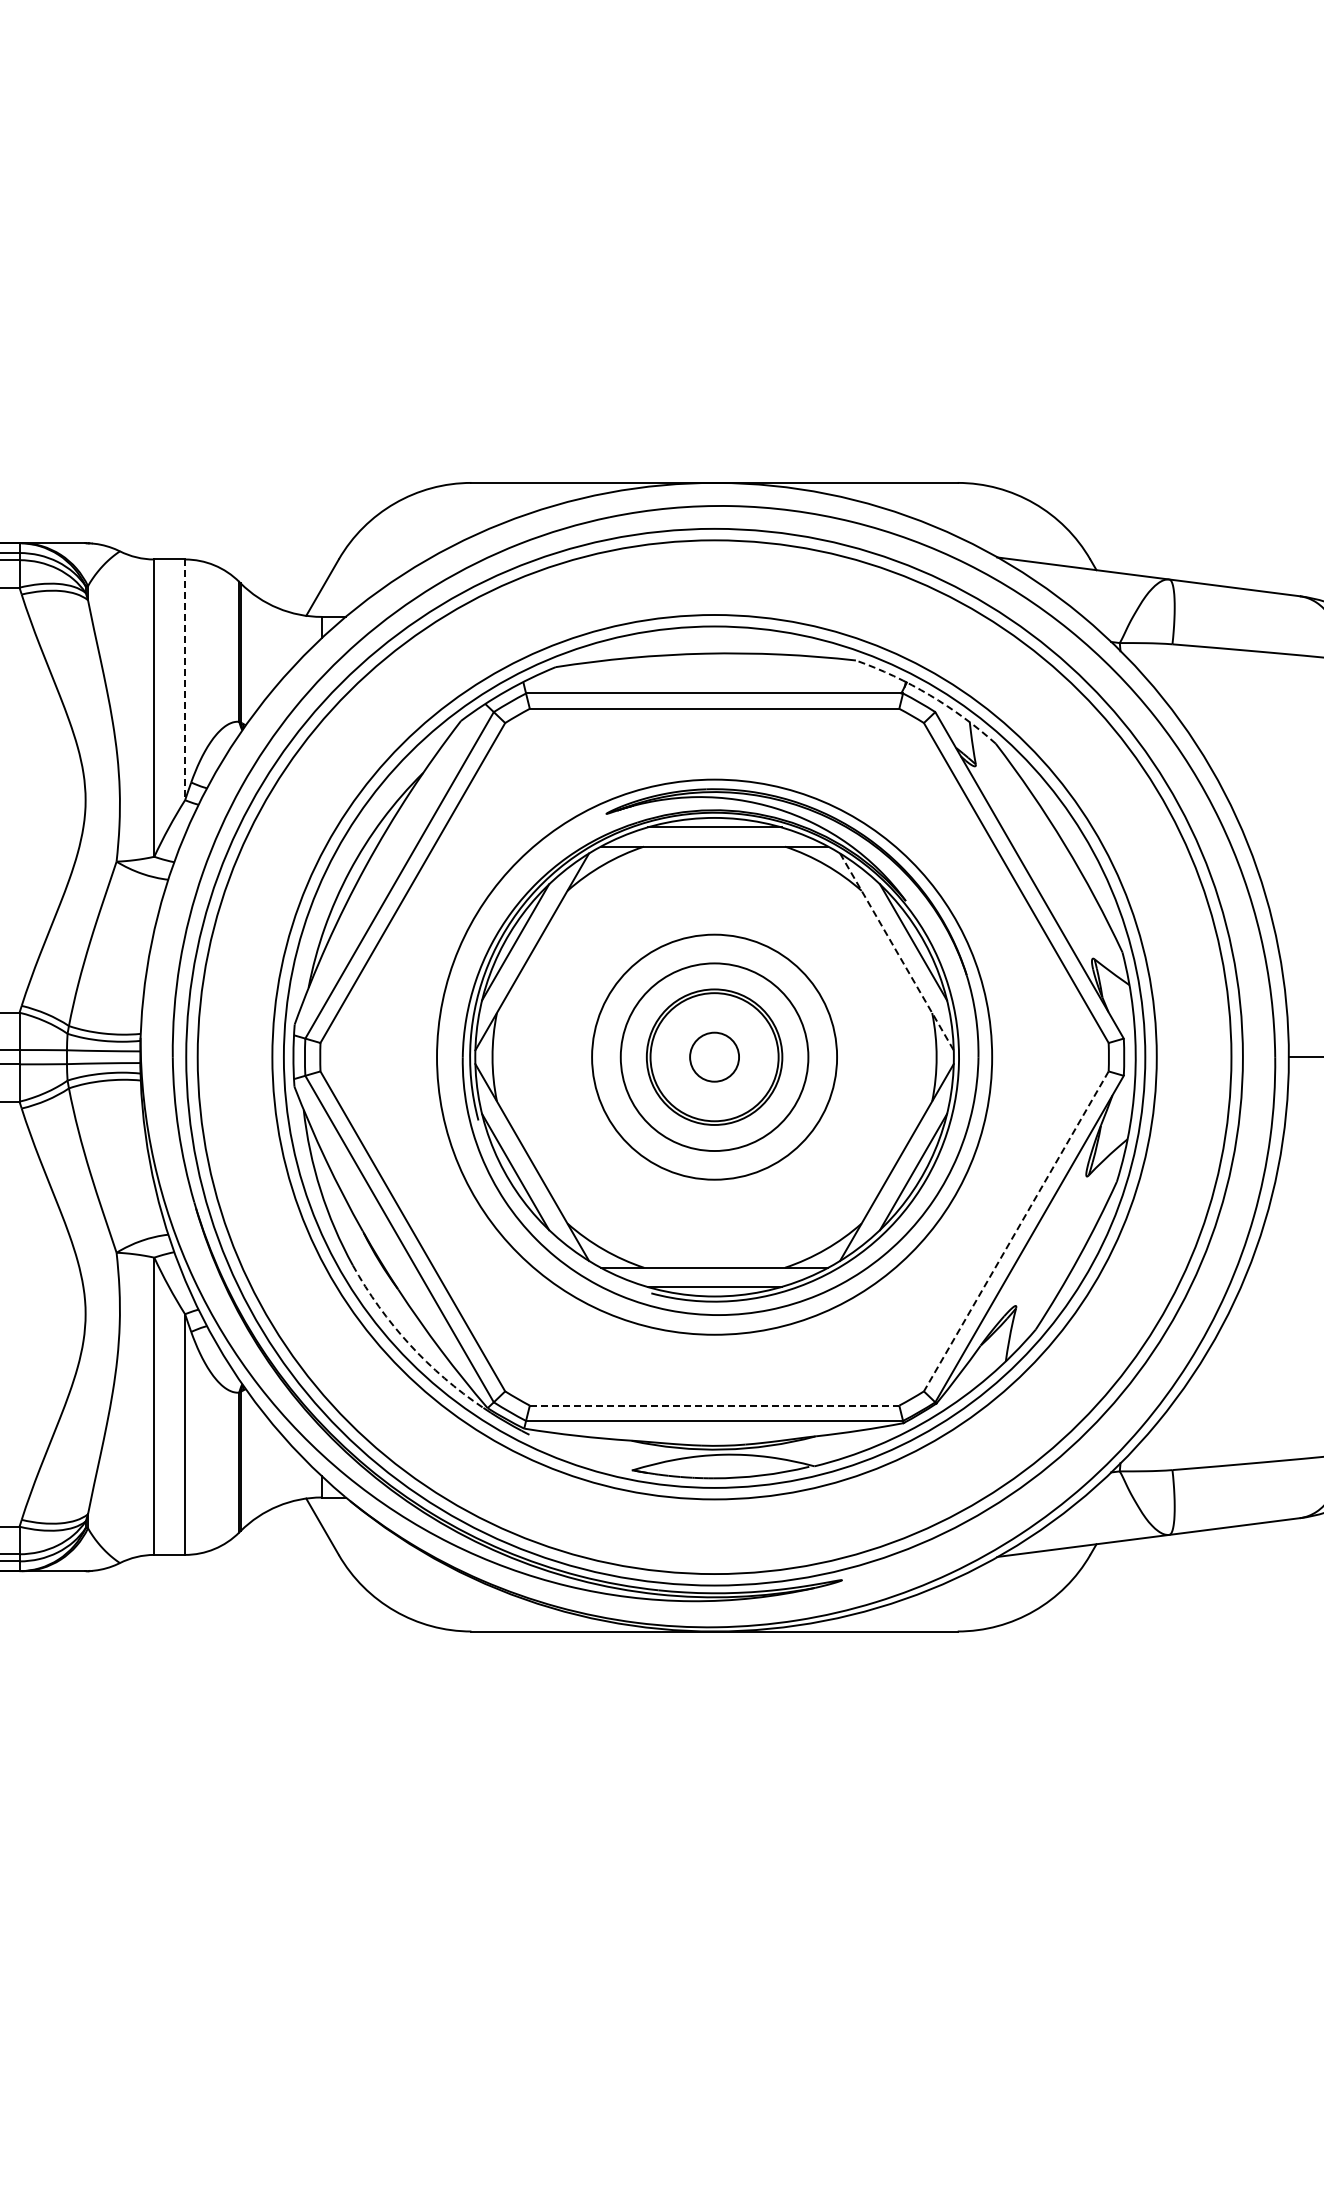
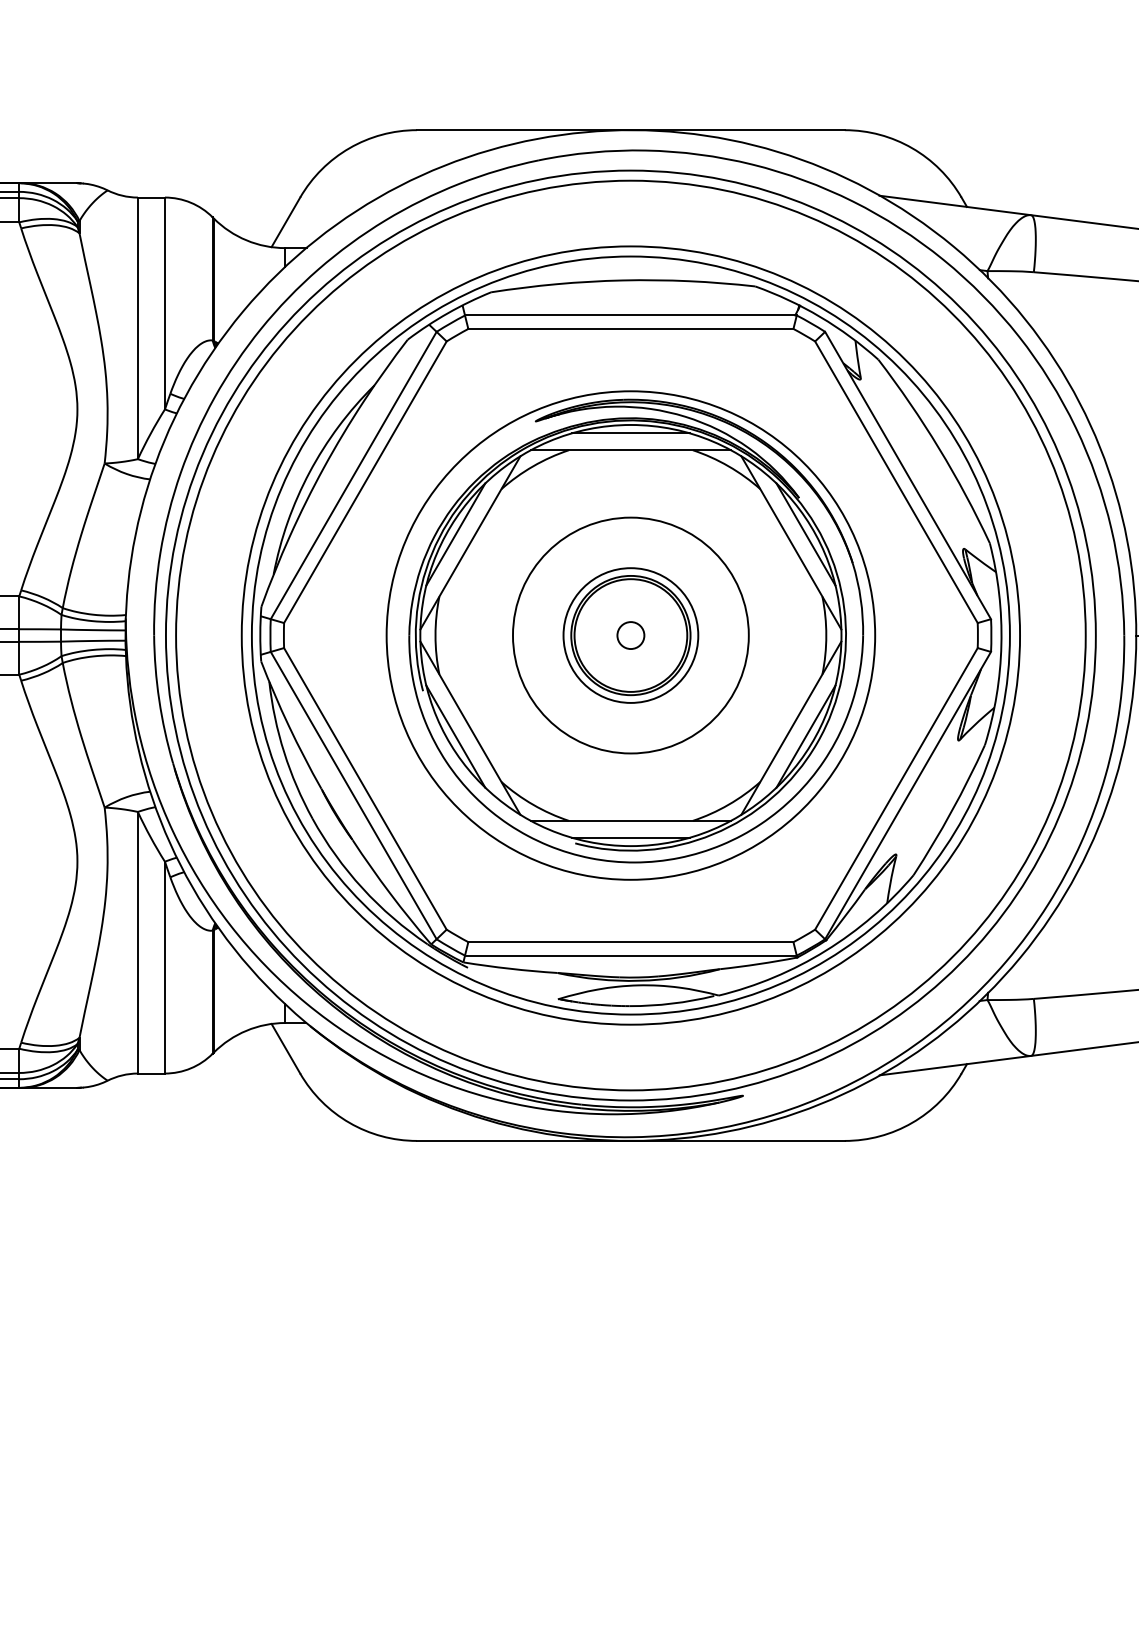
line: (185, 680) -> (165, 304), dashed -> solid
arc: (929, 695) -> (820, 317), dashed -> solid
line: (896, 951) -> (790, 542), dashed -> solid
circle: (714, 1056) -> (630, 634), size x0.62
circle: (714, 1056) -> (630, 634), size x0.62
circle: (714, 1057) -> (630, 635), size x1.43
line: (1016, 1231) -> (896, 788), dashed -> solid
arc: (409, 1344) -> (362, 888), dashed -> solid
line: (714, 1405) -> (630, 942), dashed -> solid

